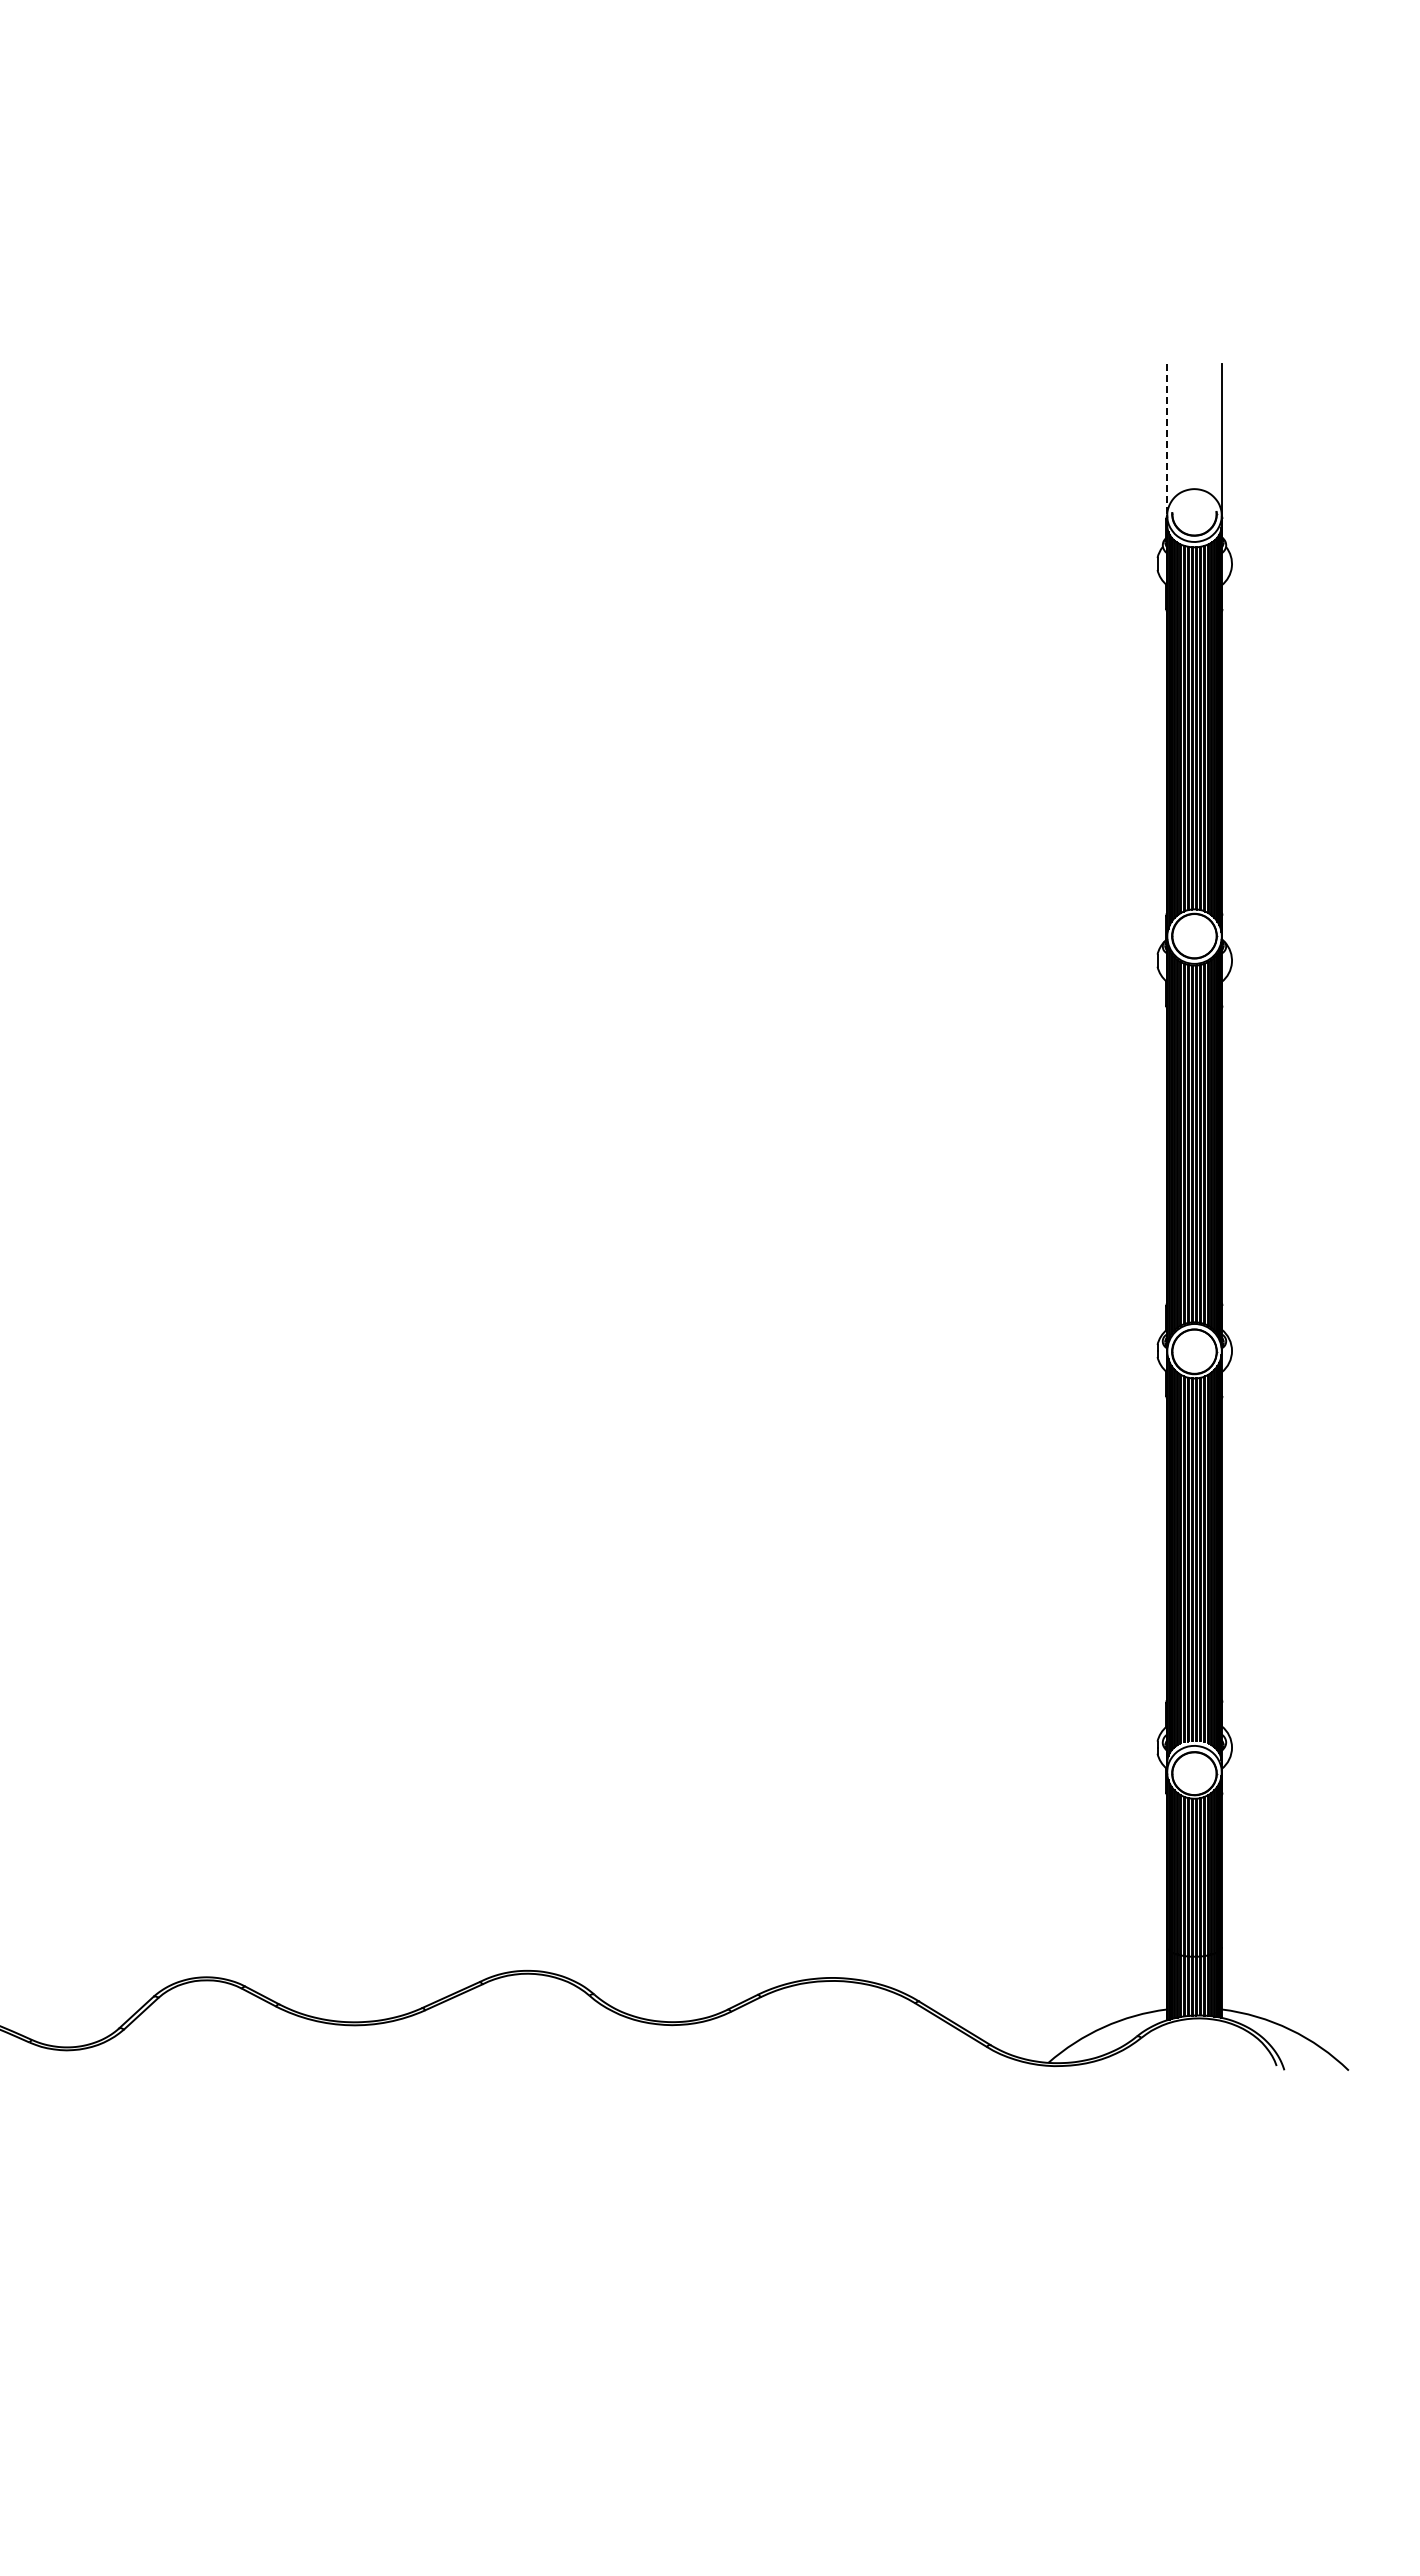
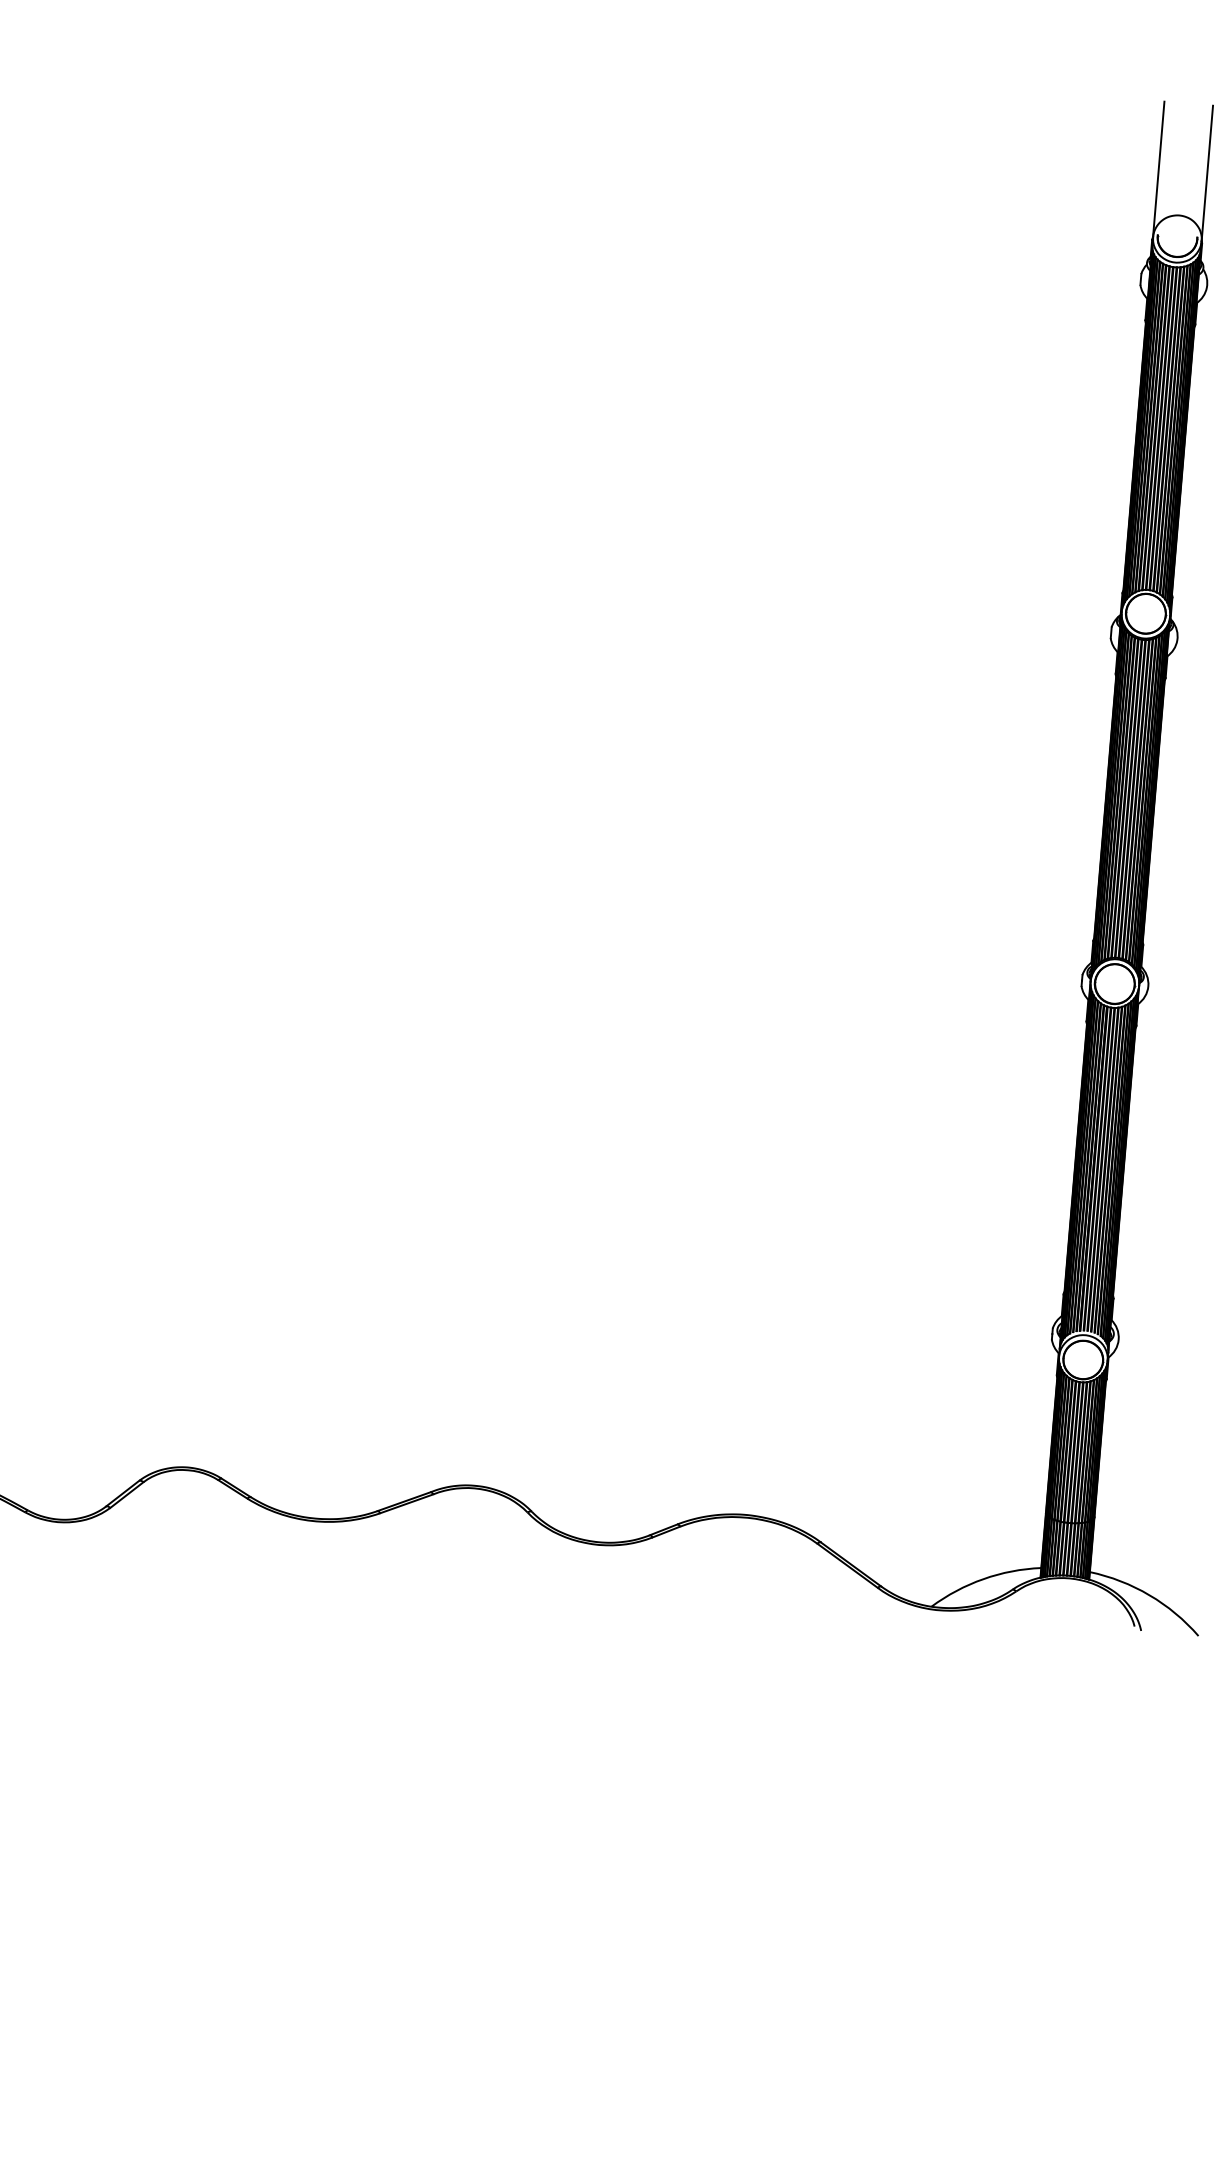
line: (1167, 439) -> (1159, 169), dashed -> solid

